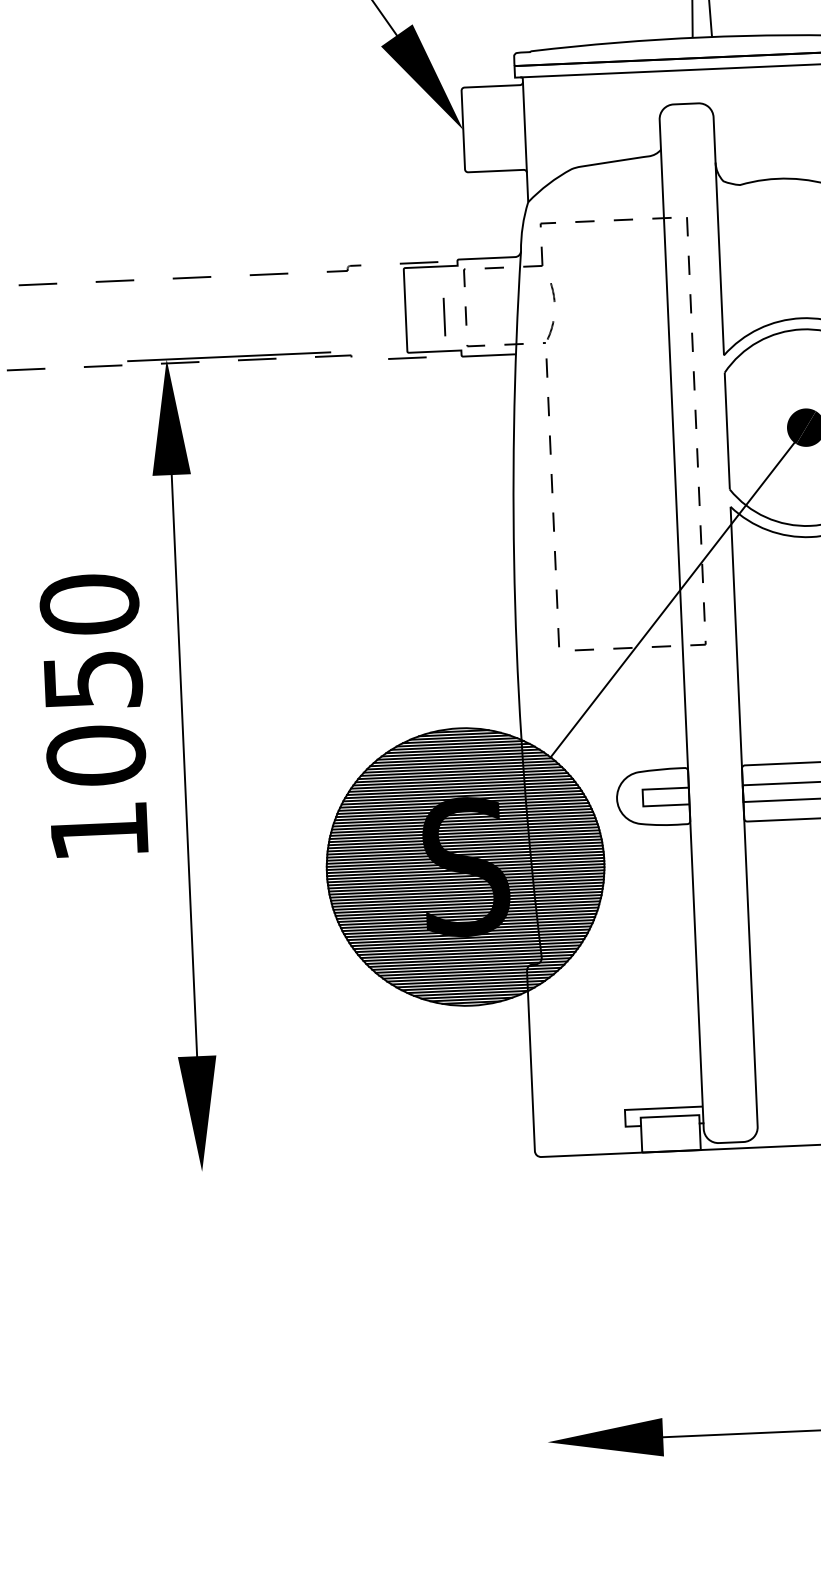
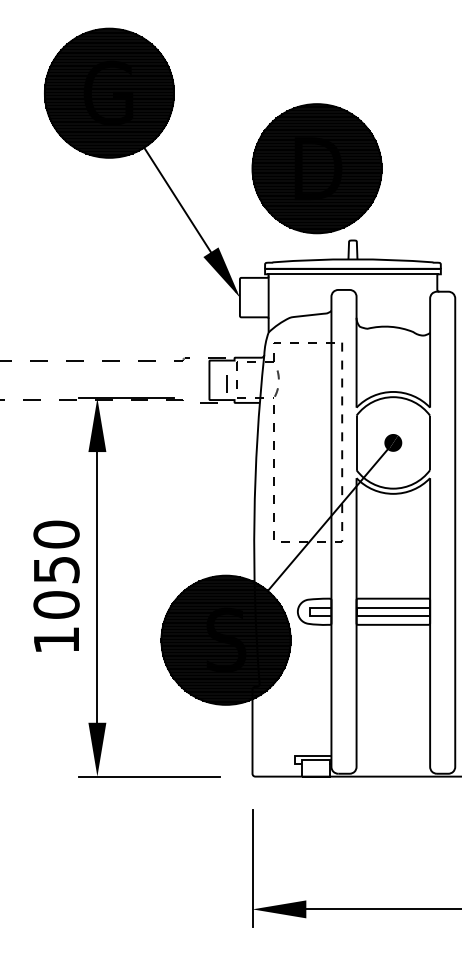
text: (94, 713) -> (56, 585), moved
line: (314, 1166) -> (149, 776), added
line: (543, 1354) -> (252, 868), added

